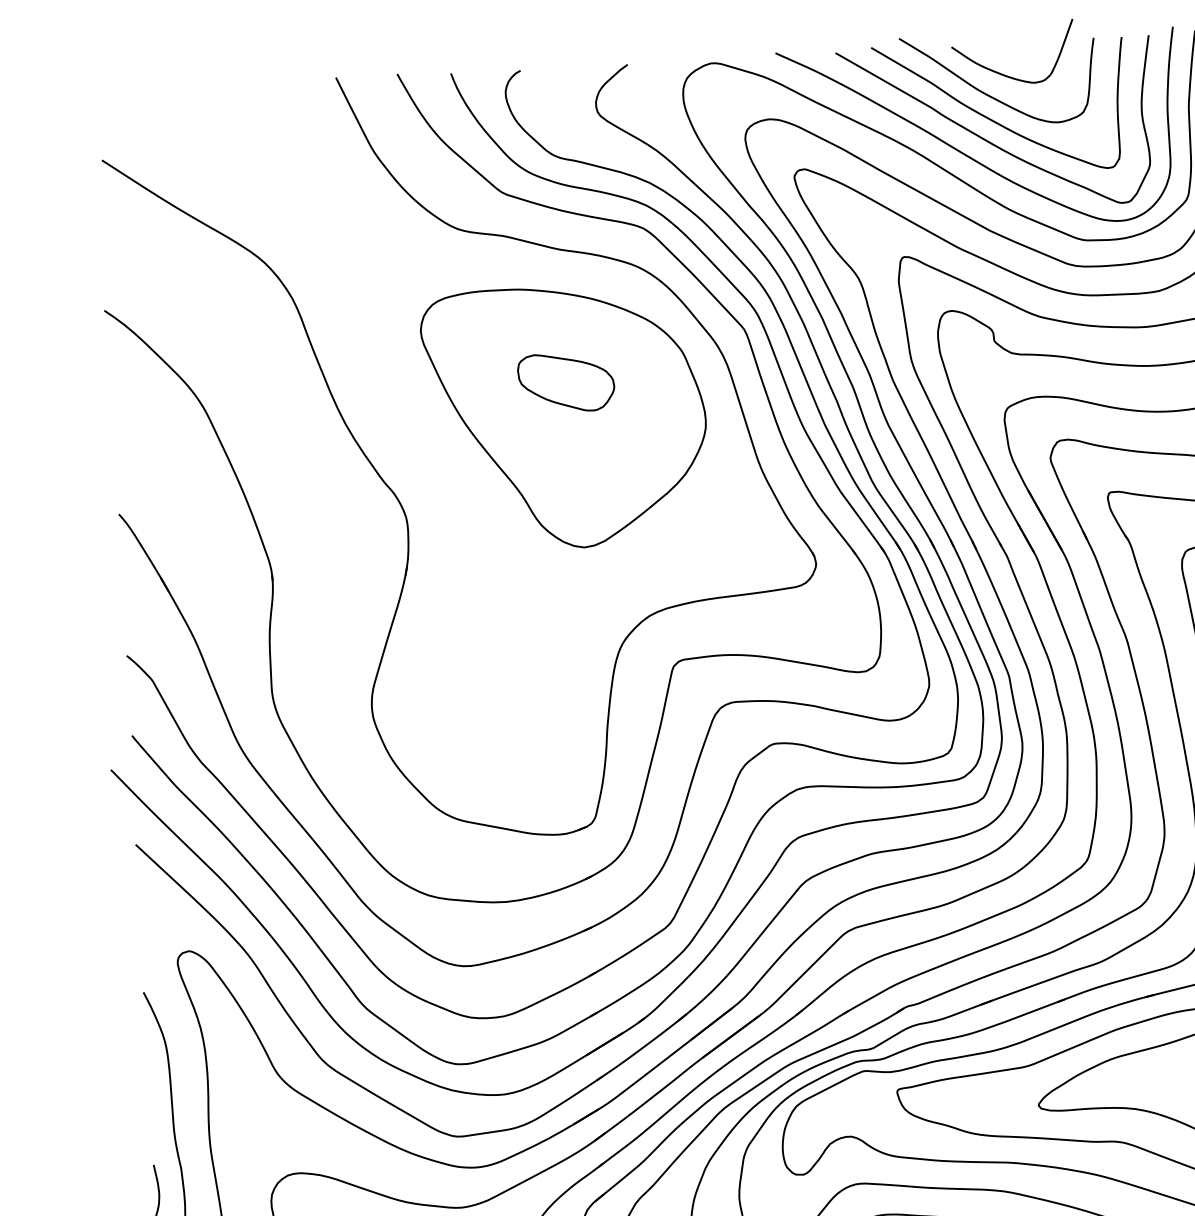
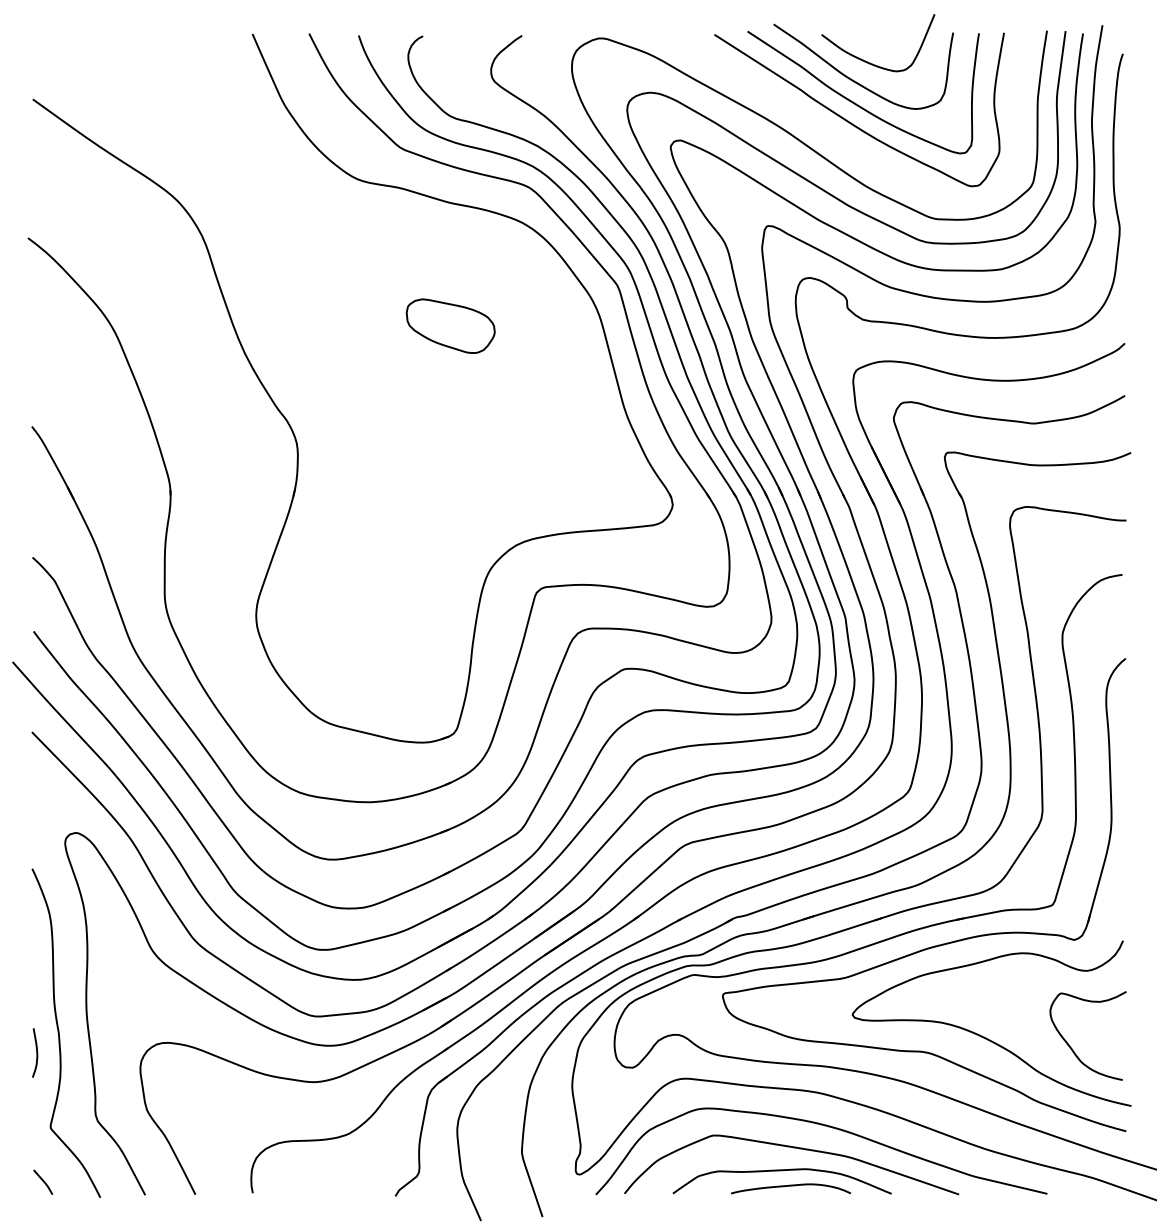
curve: (964, 152) -> (828, 132), removed
part: (565, 416) -> (448, 357), removed

